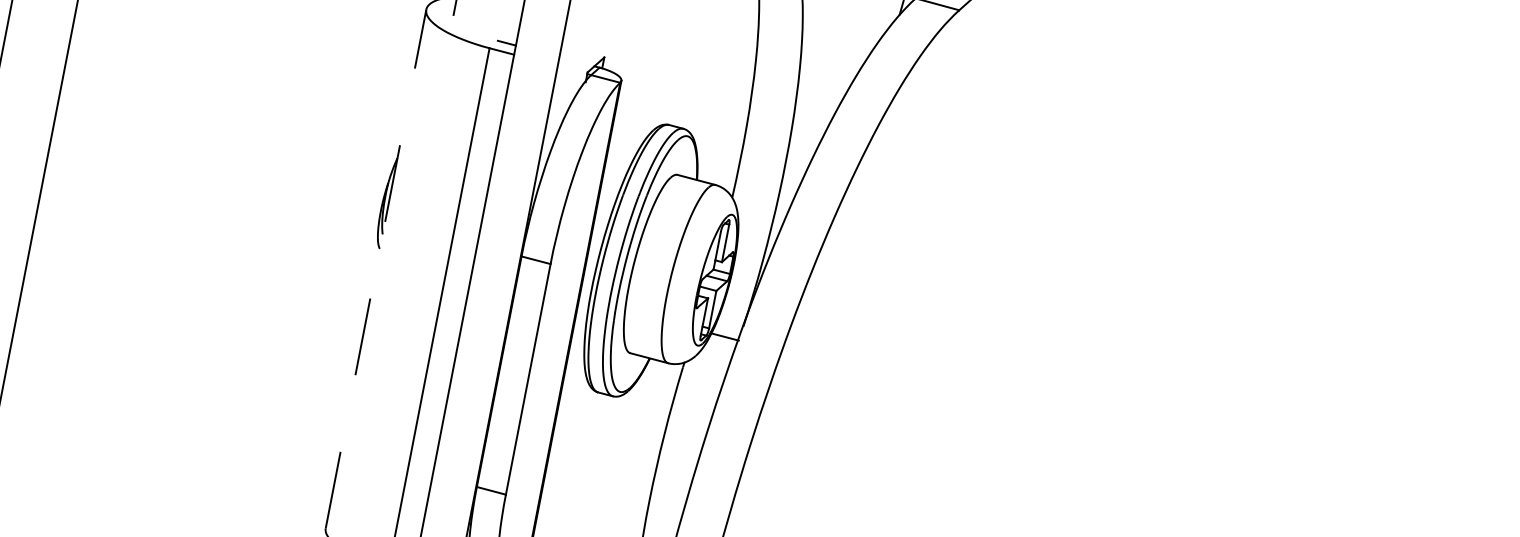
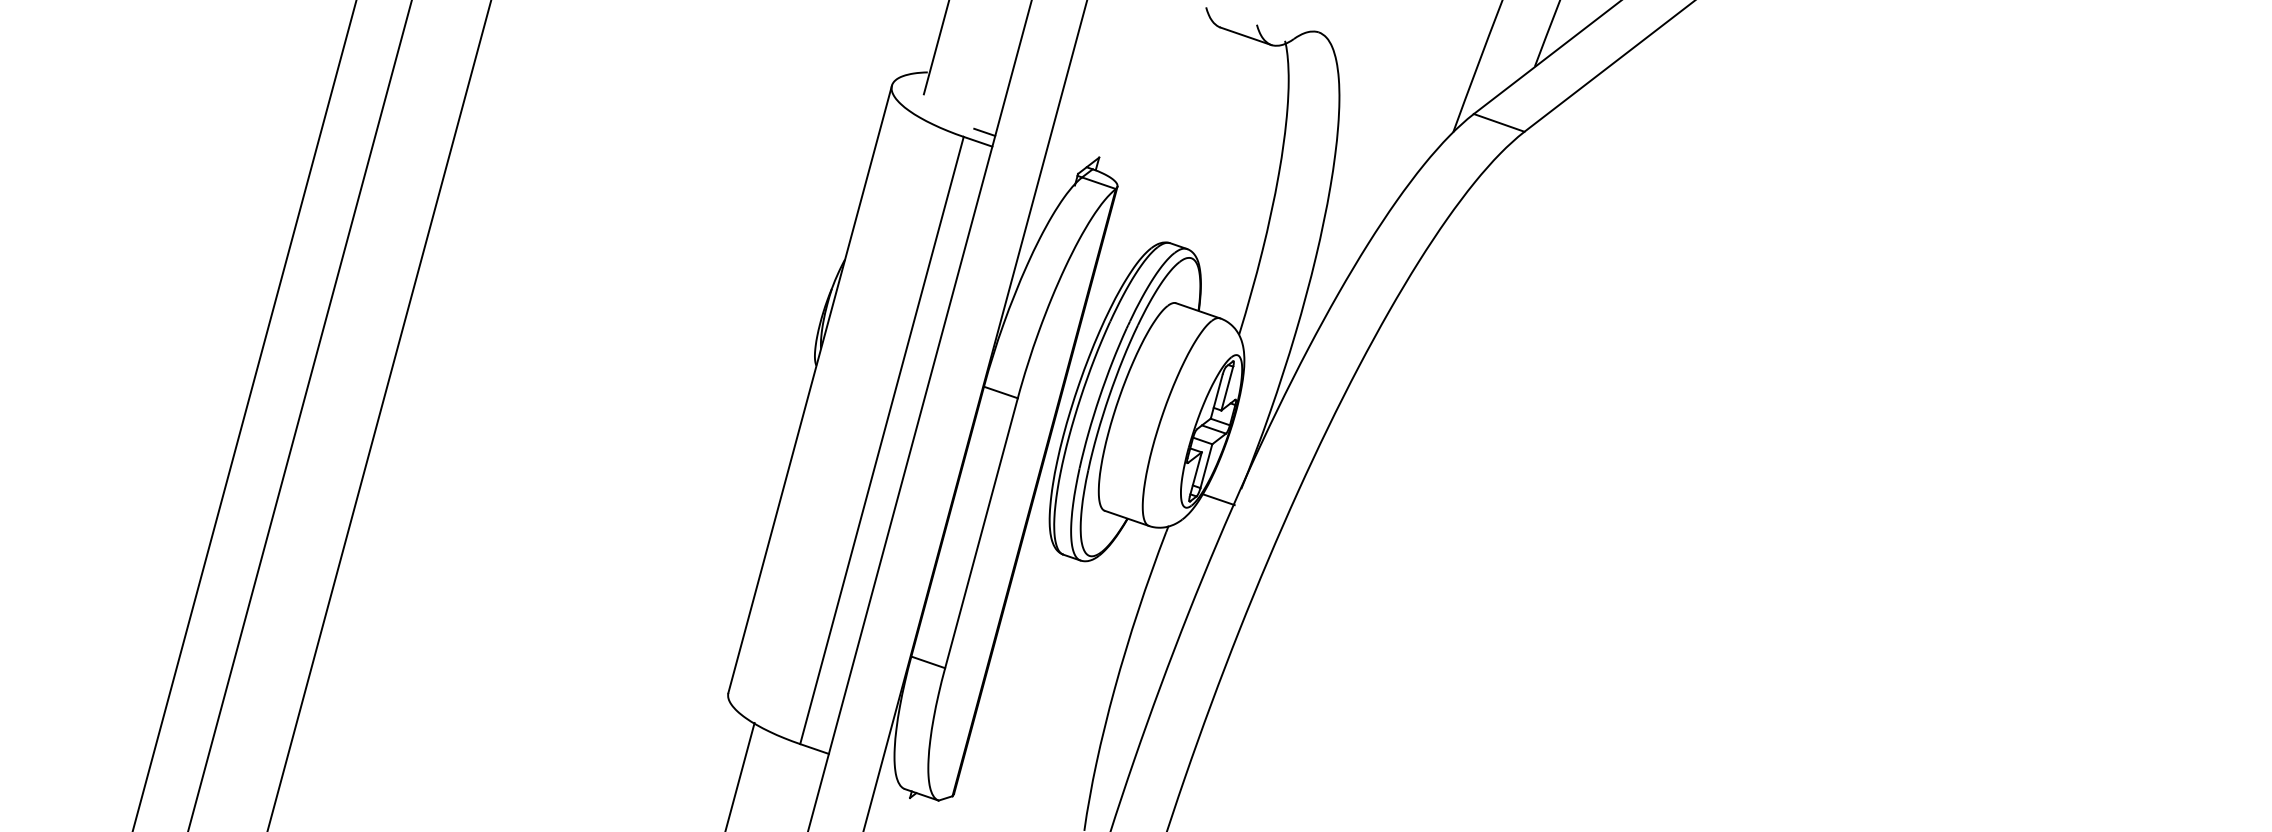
line: (376, 268) -> (810, 388), dashed -> solid

